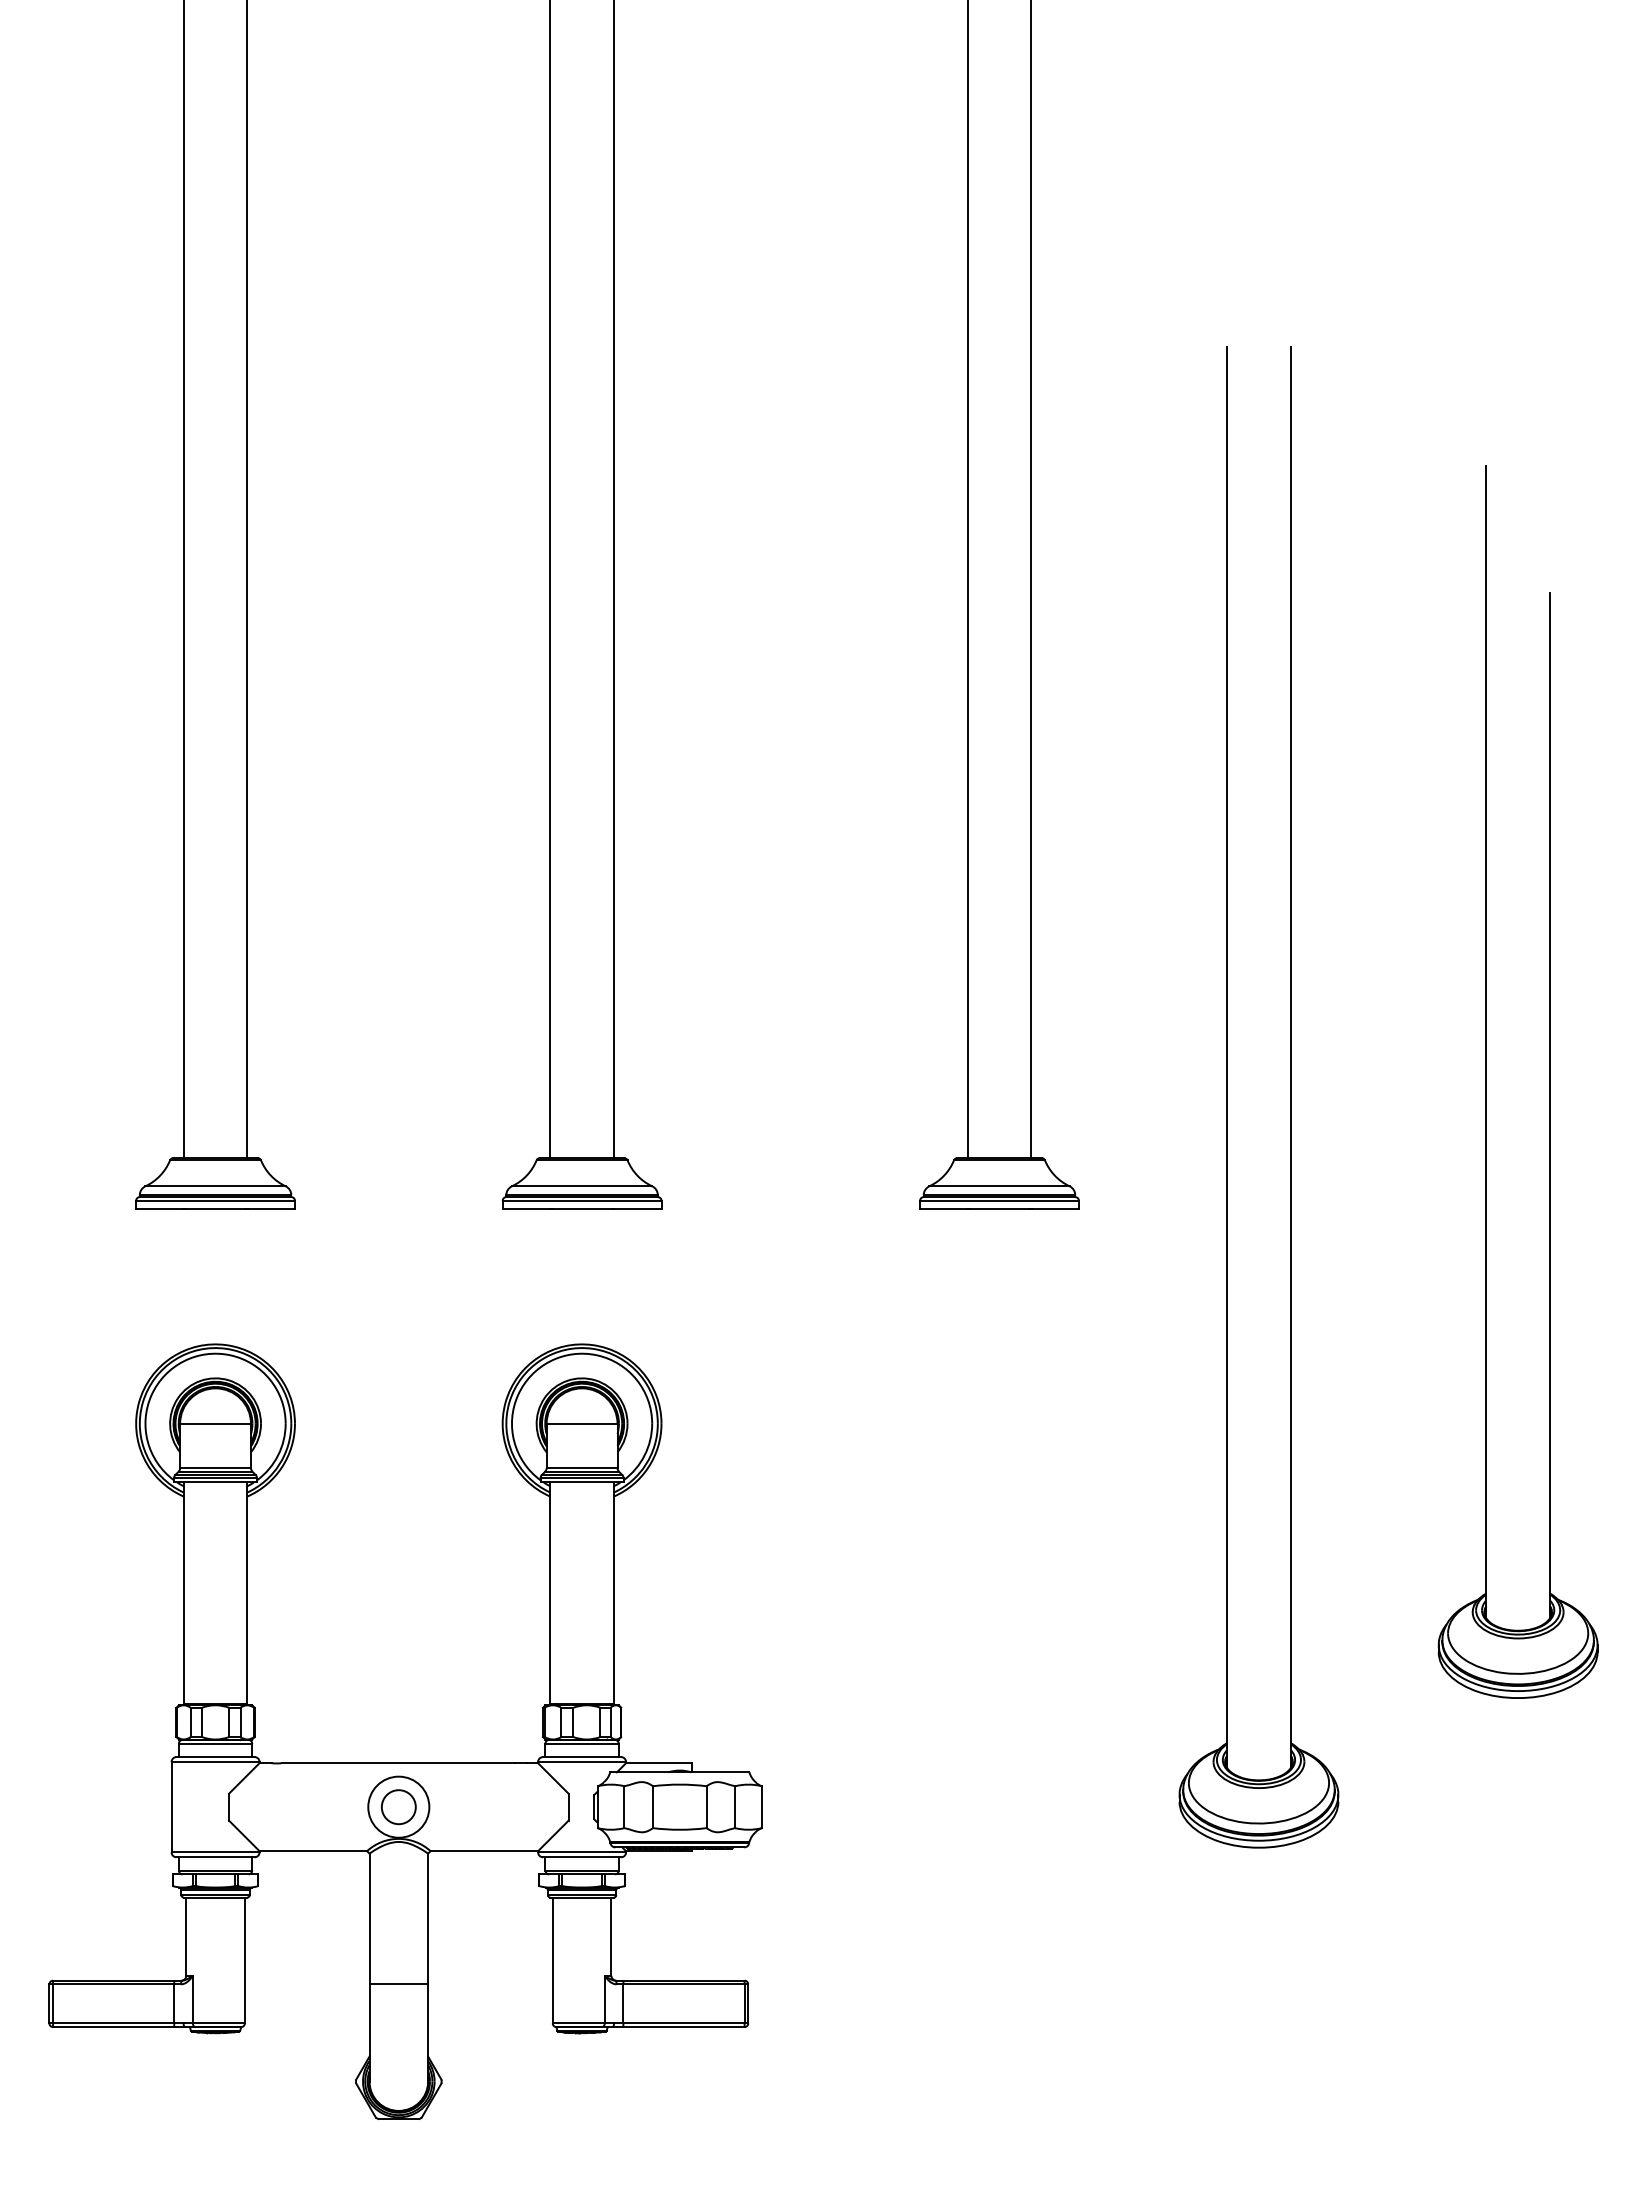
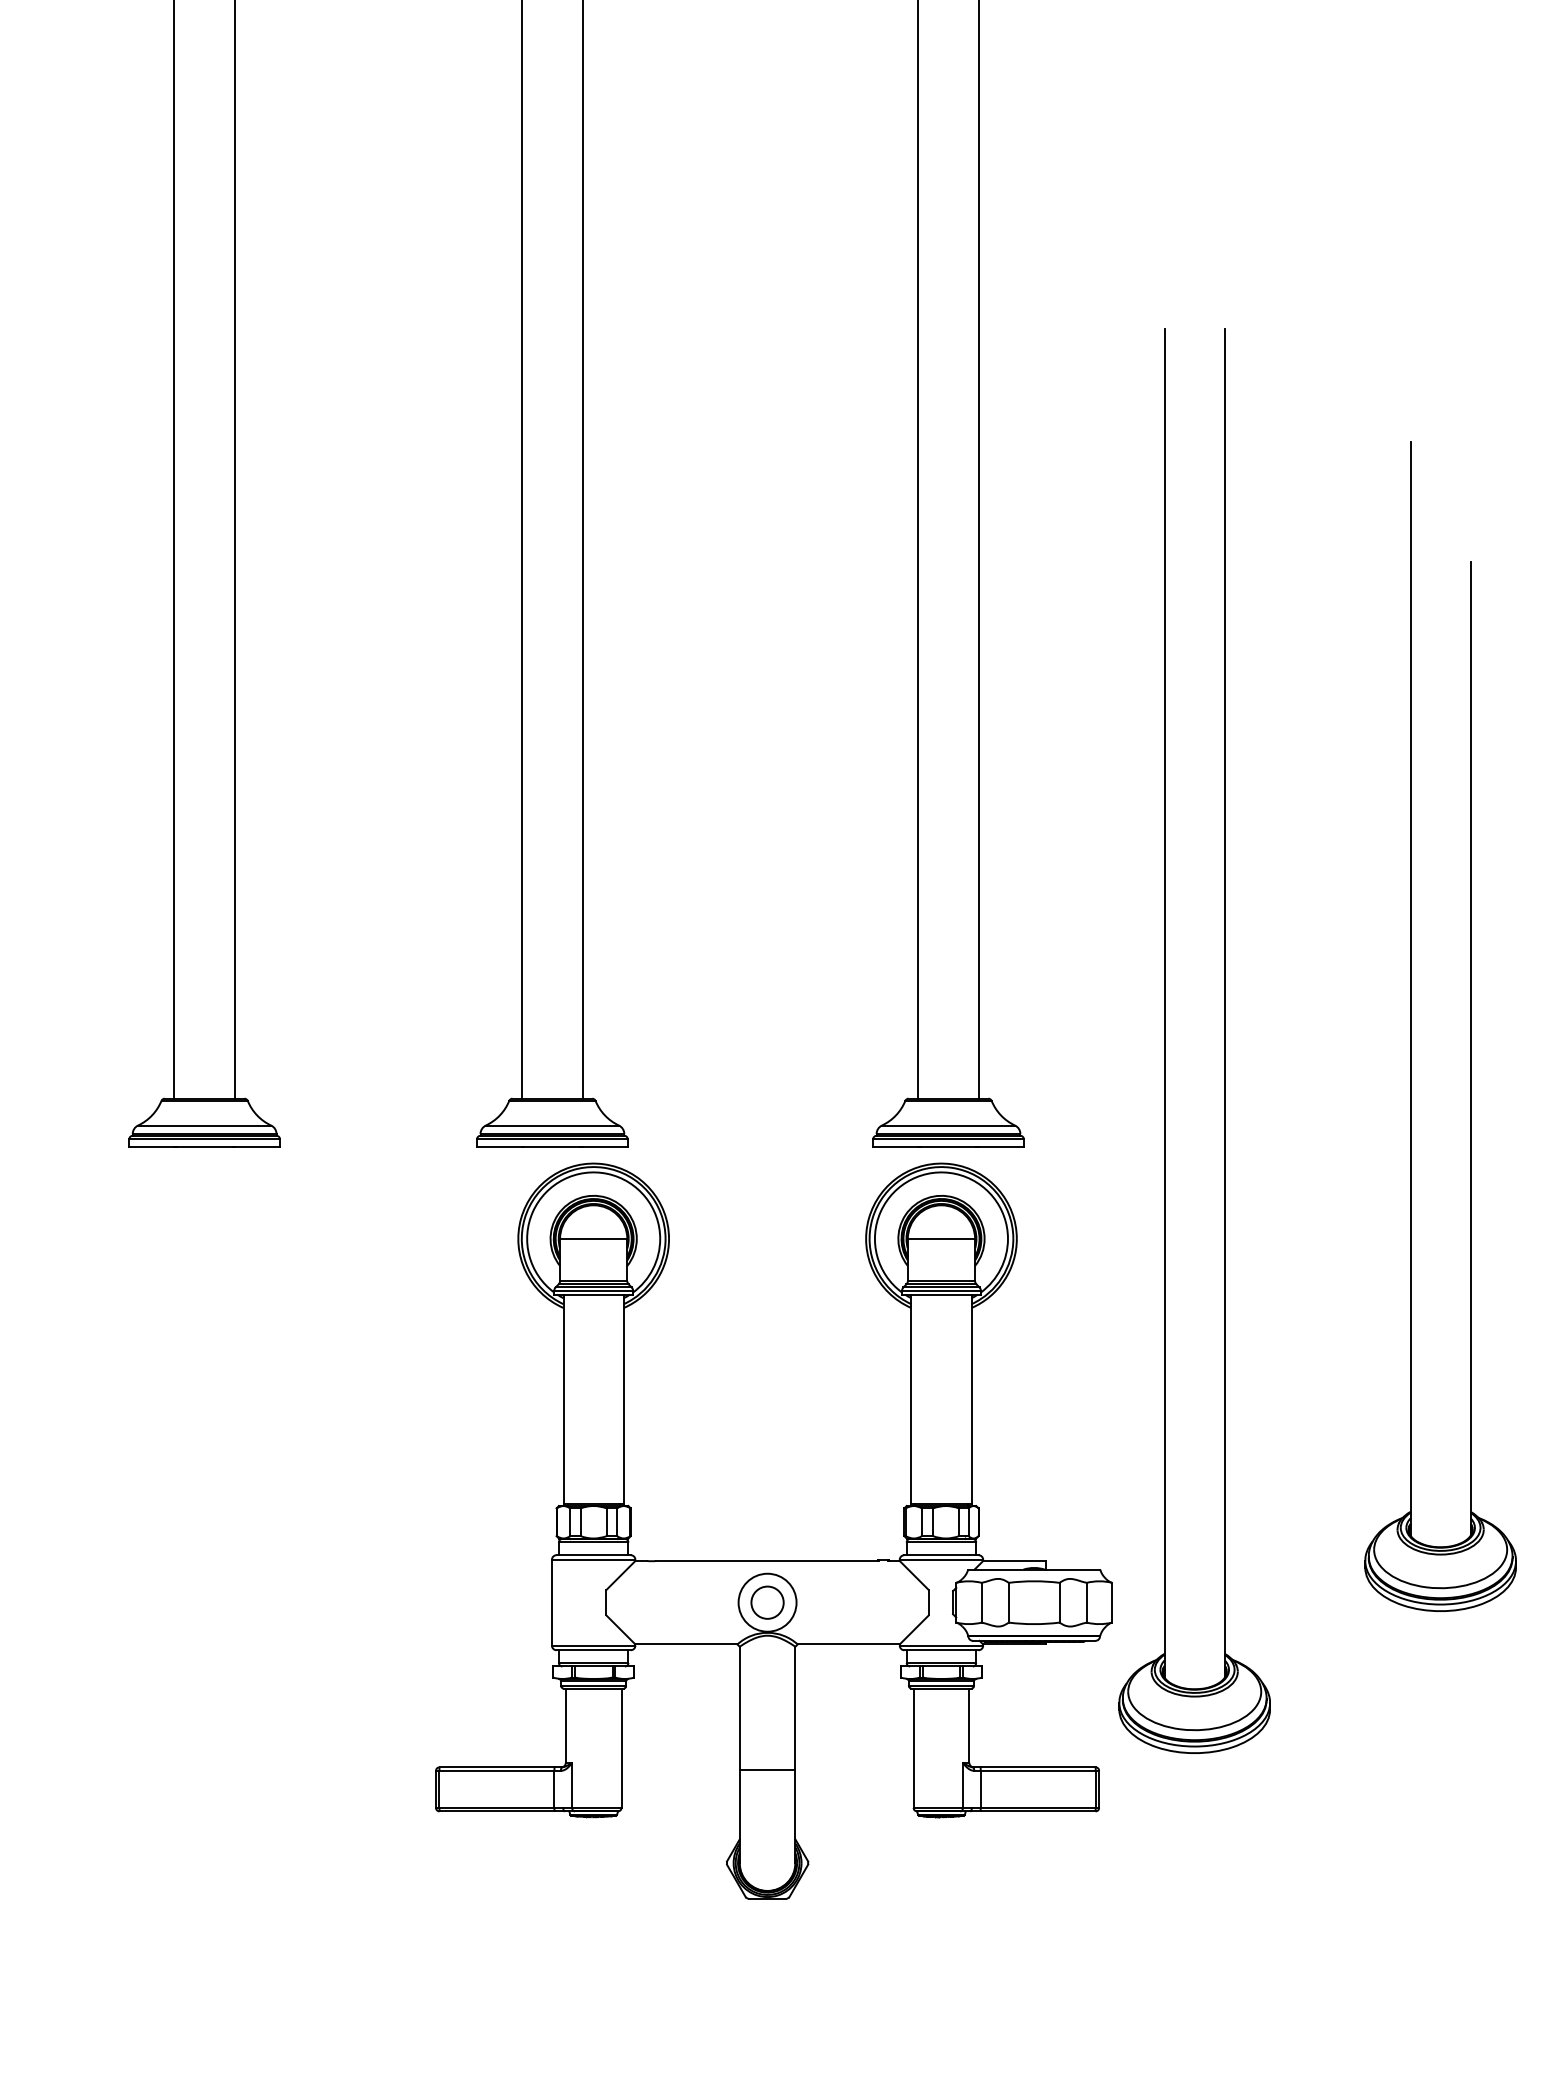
part: (405, 1762) -> (773, 1560), moved

